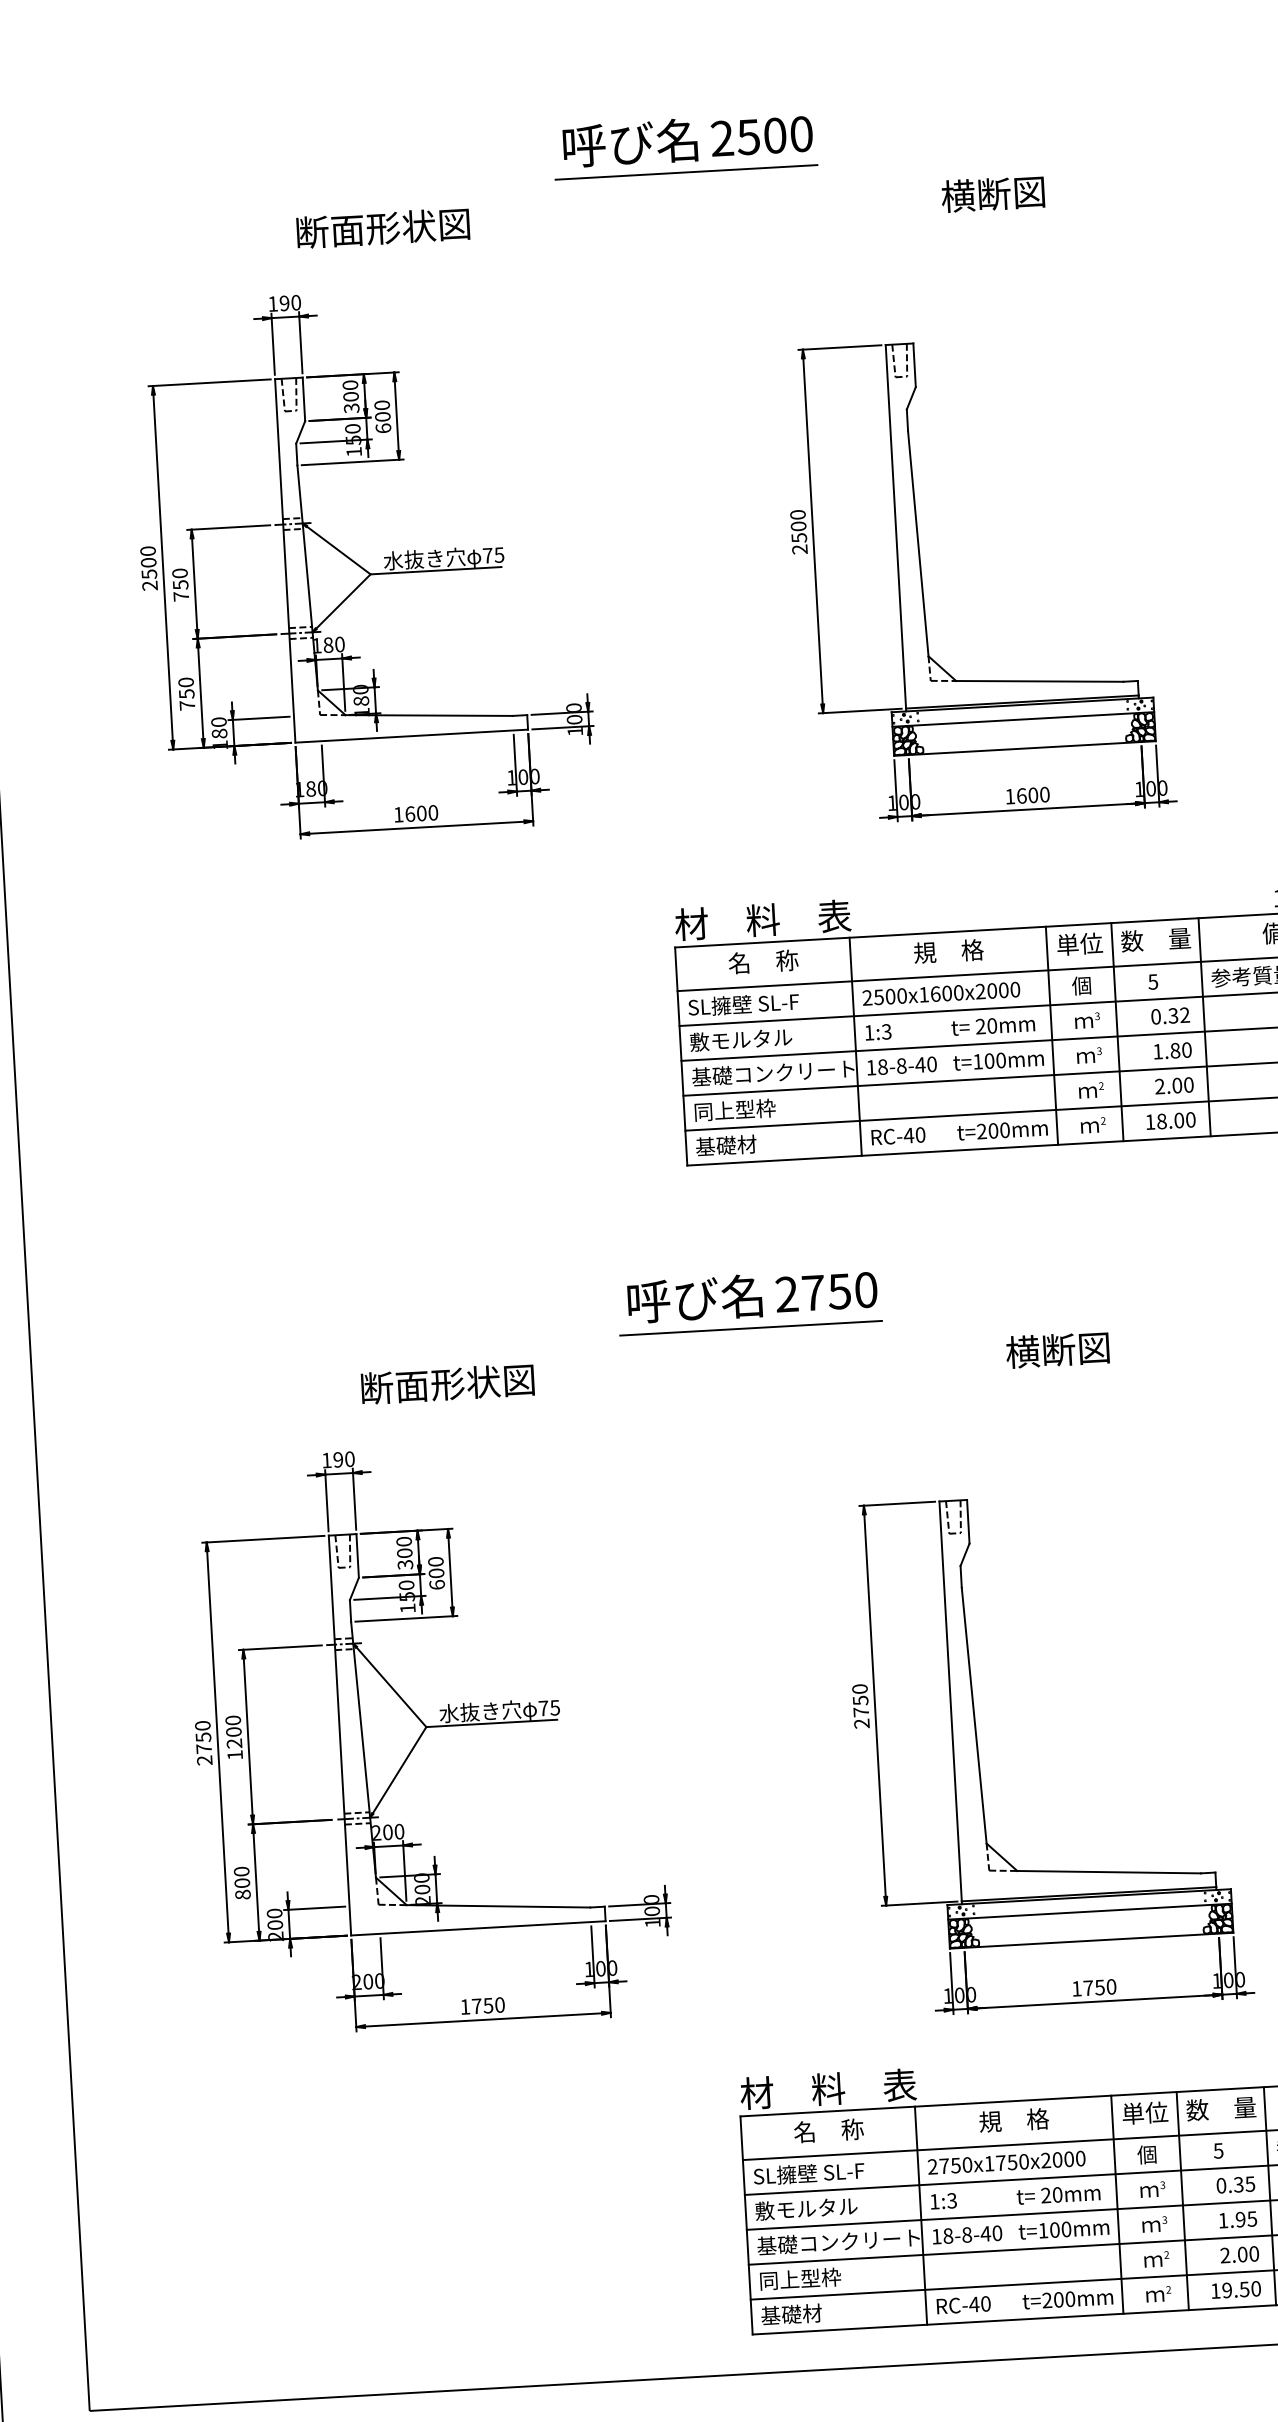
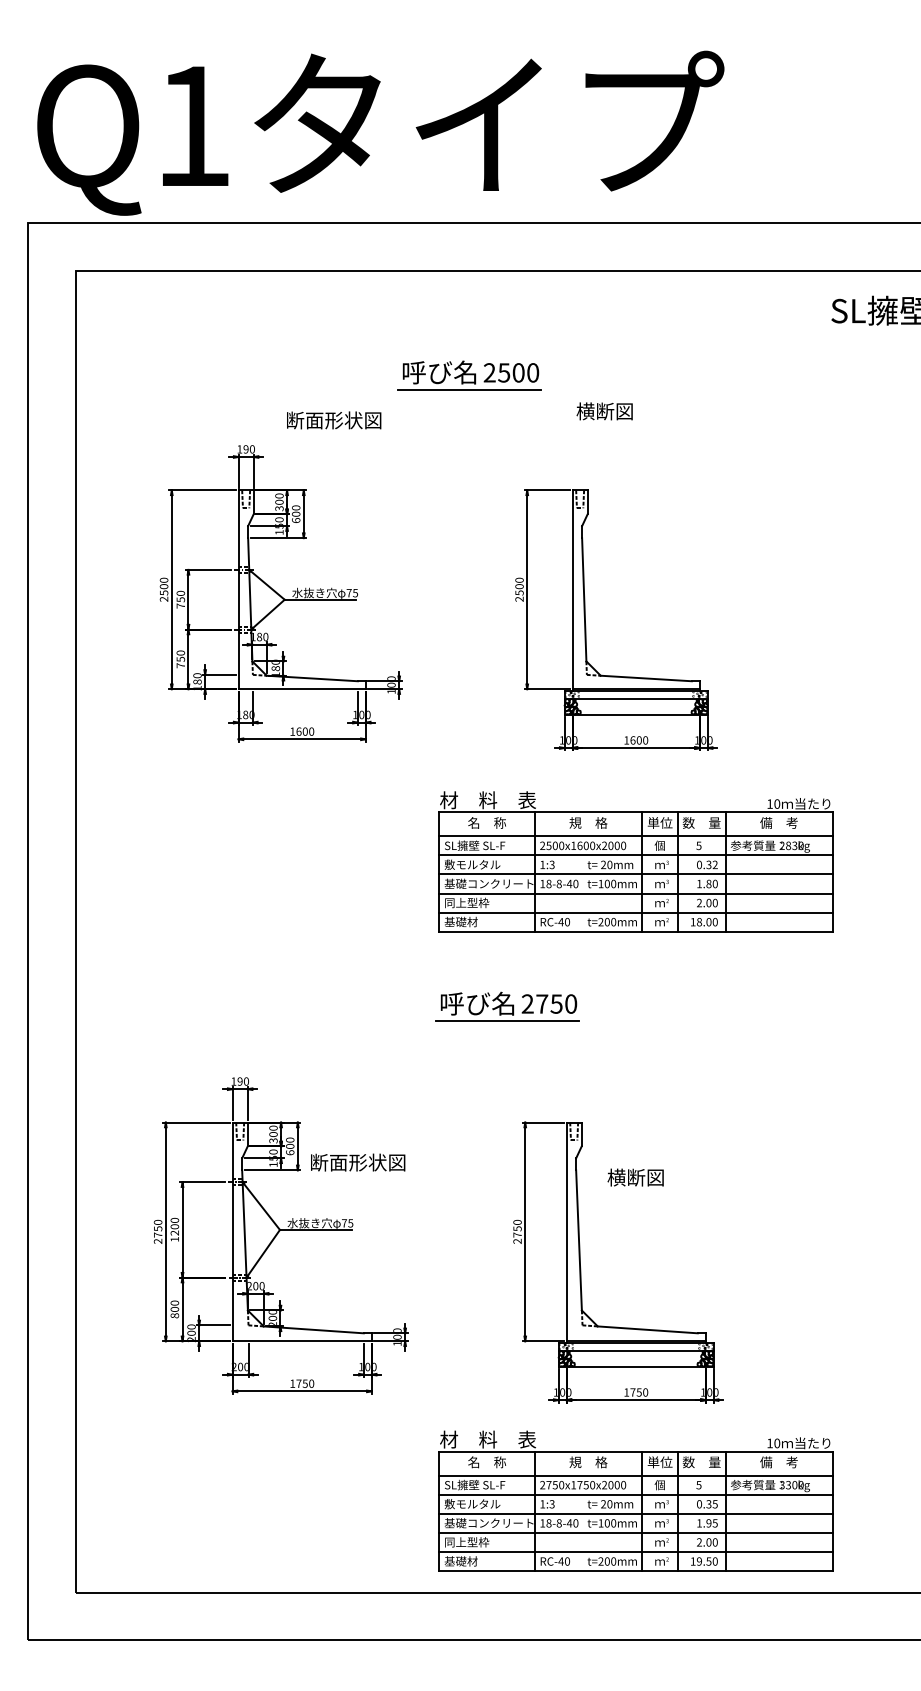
text: (992, 194) -> (604, 411), moved
text: (383, 228) -> (334, 420), moved
part: (750, 1301) -> (507, 1006), moved
text: (1057, 1349) -> (635, 1177), moved
text: (448, 1383) -> (358, 1162), moved

